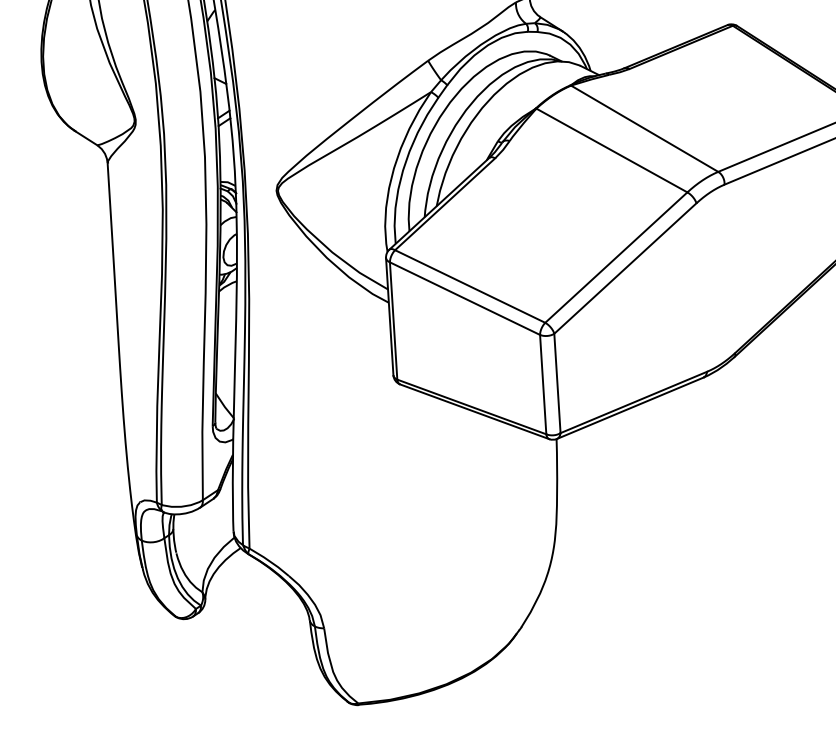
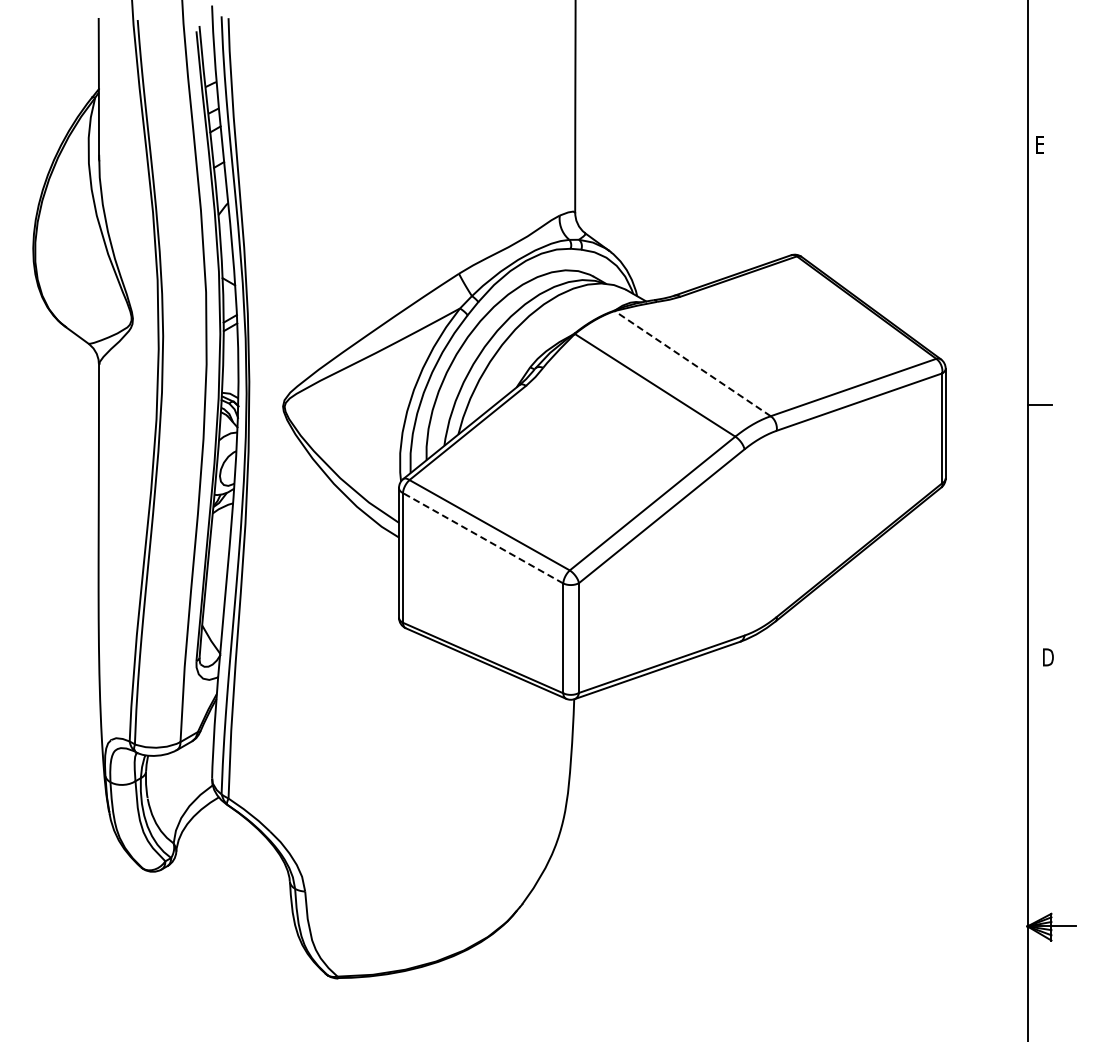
line: (644, 128) -> (692, 363), solid -> dashed
line: (464, 298) -> (482, 538), solid -> dashed

